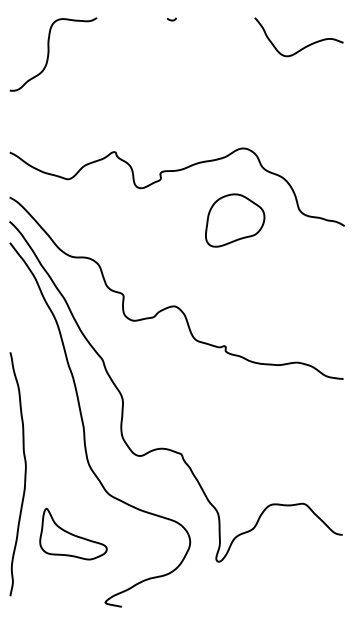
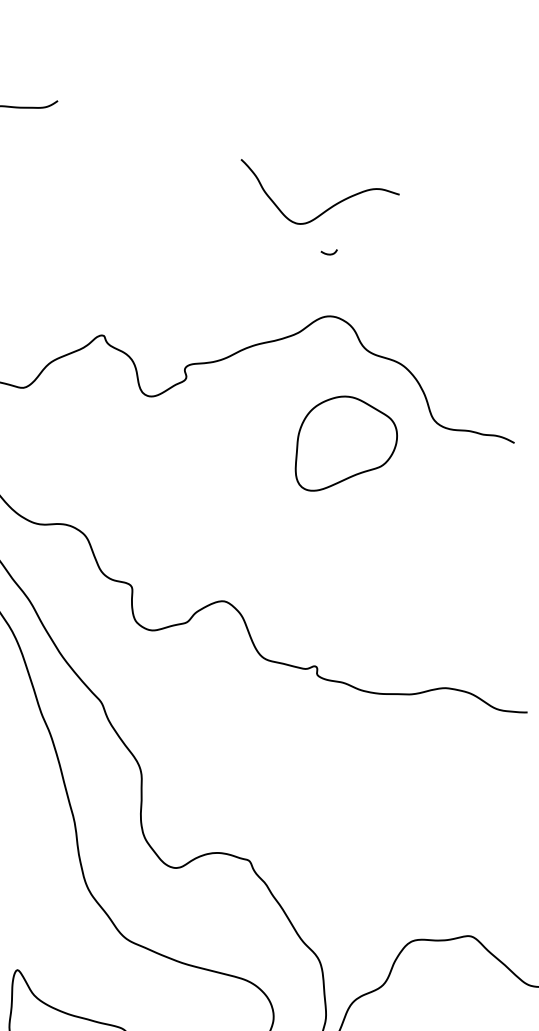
curve: (171, 19) -> (328, 252), moved
curve: (304, 46) -> (331, 204), moved
part: (235, 220) -> (346, 442), moved

